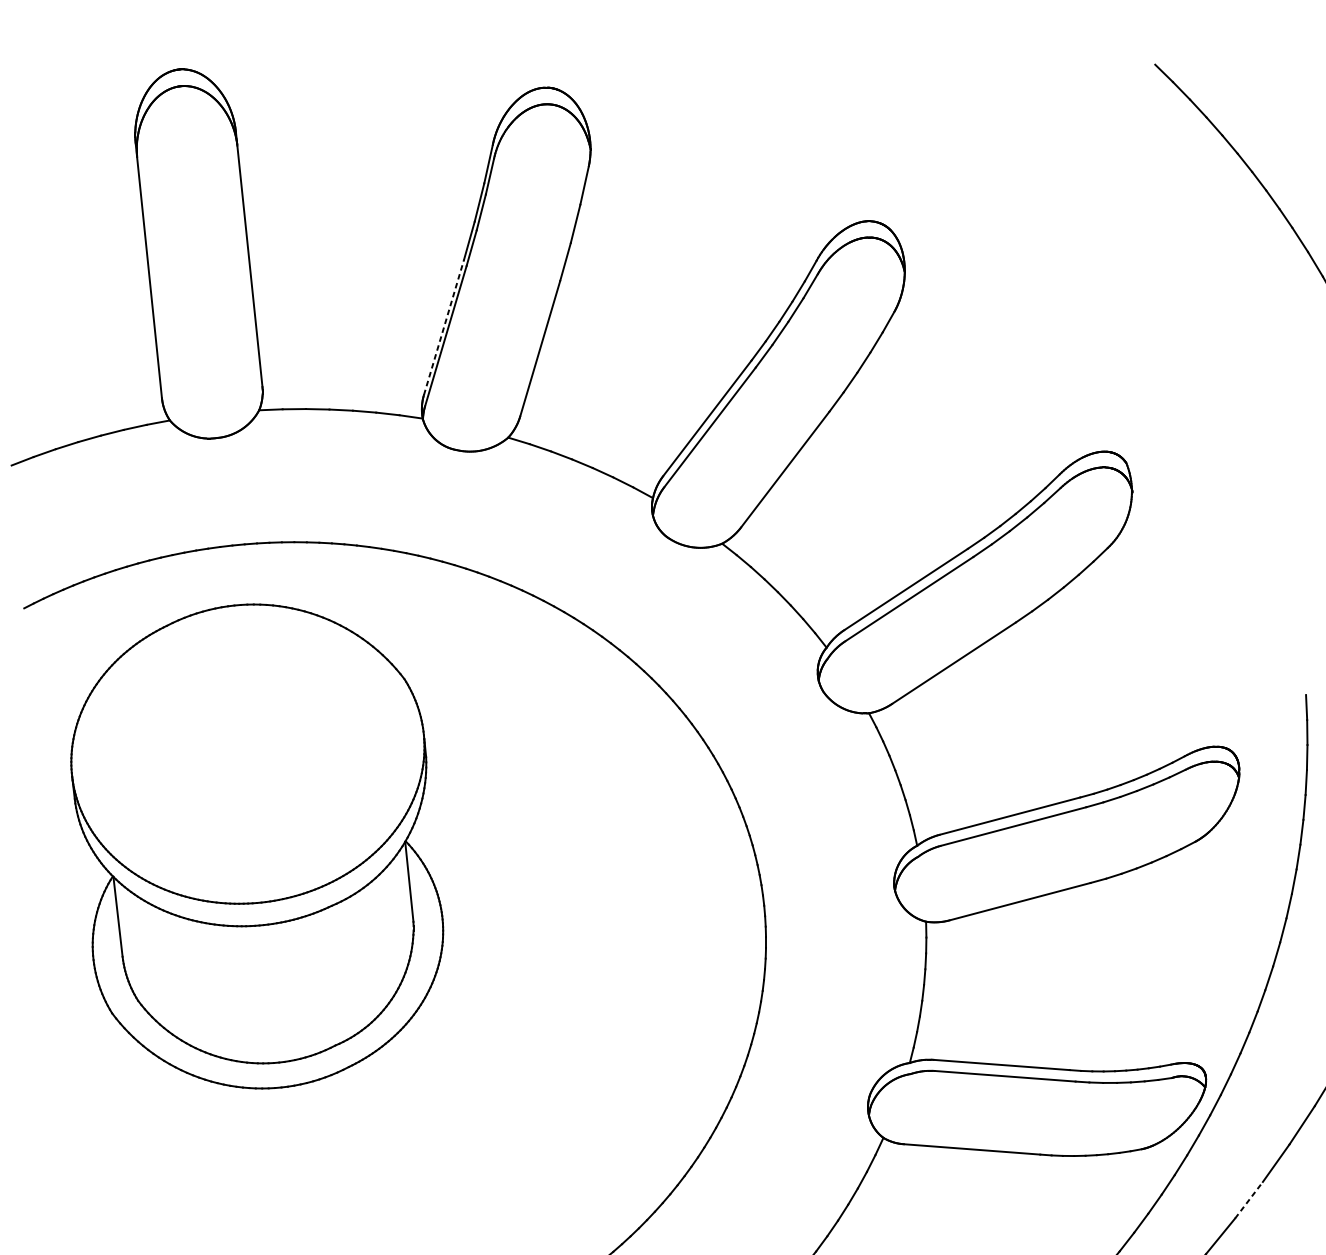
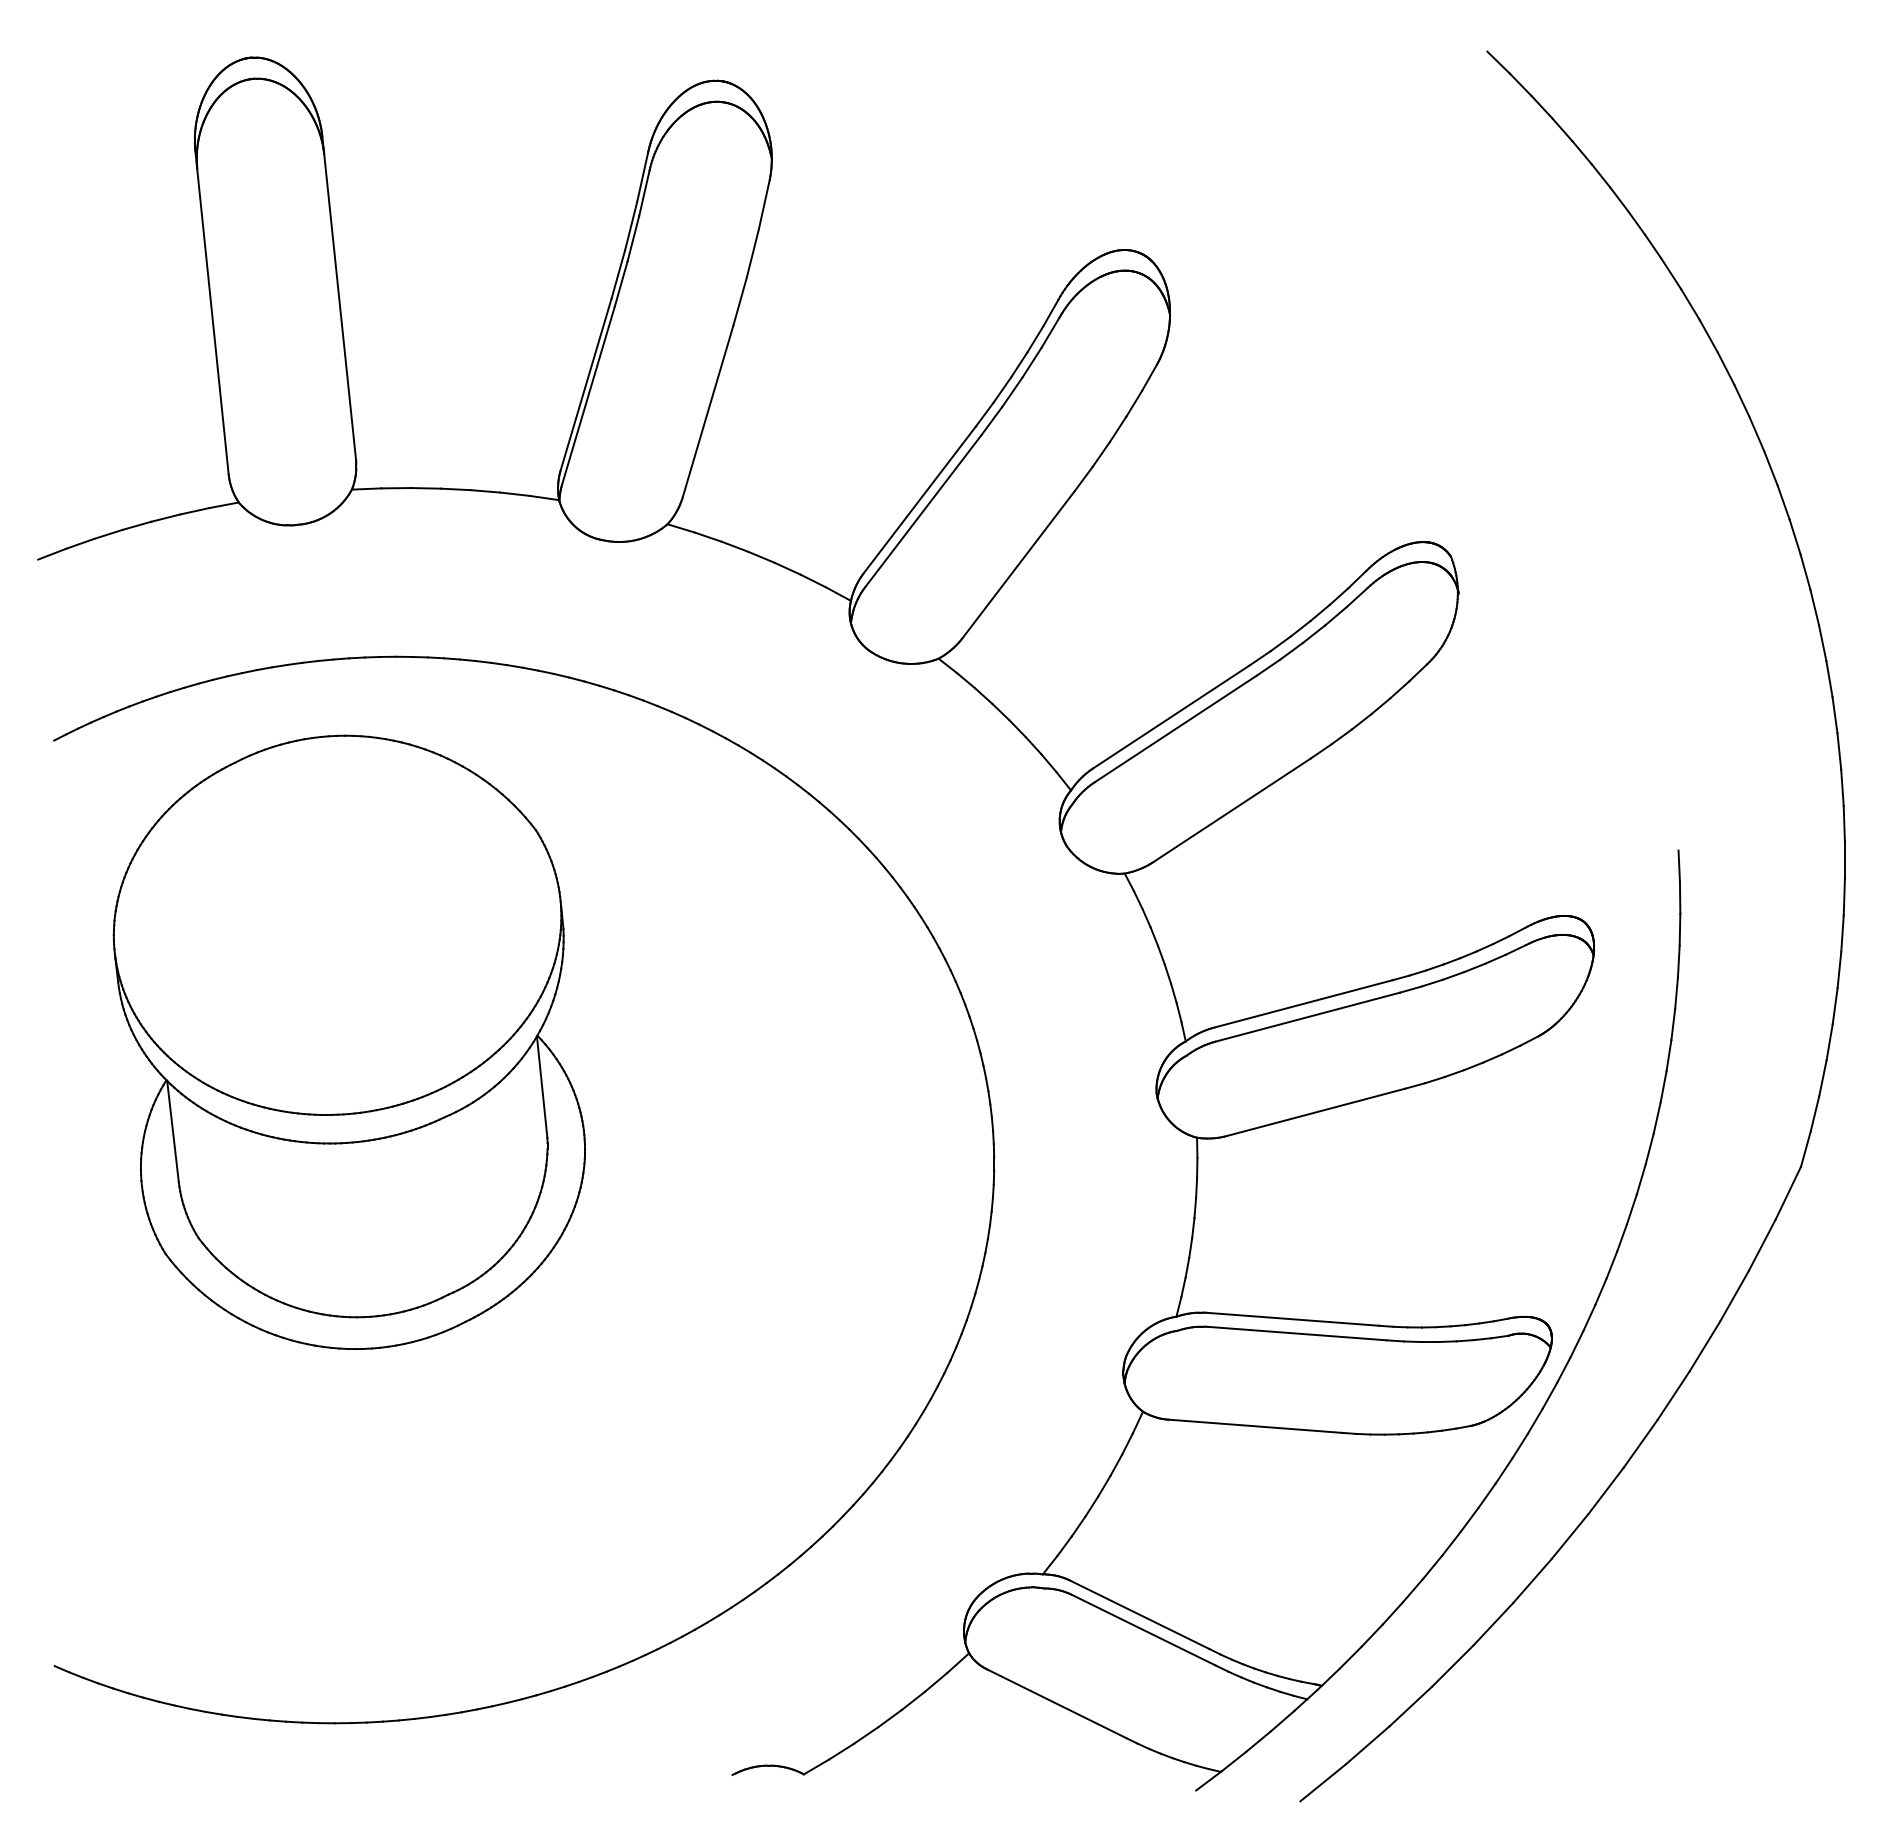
line: (444, 327) -> (586, 384), dashed -> solid
line: (1249, 1200) -> (1606, 1490), dashed -> solid

